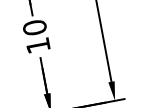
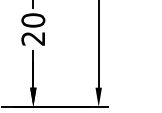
text: (37, 45) -> (32, 38), 10 -> 20

